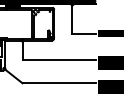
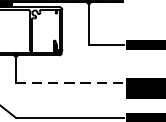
line: (59, 59) -> (70, 83), solid -> dashed

